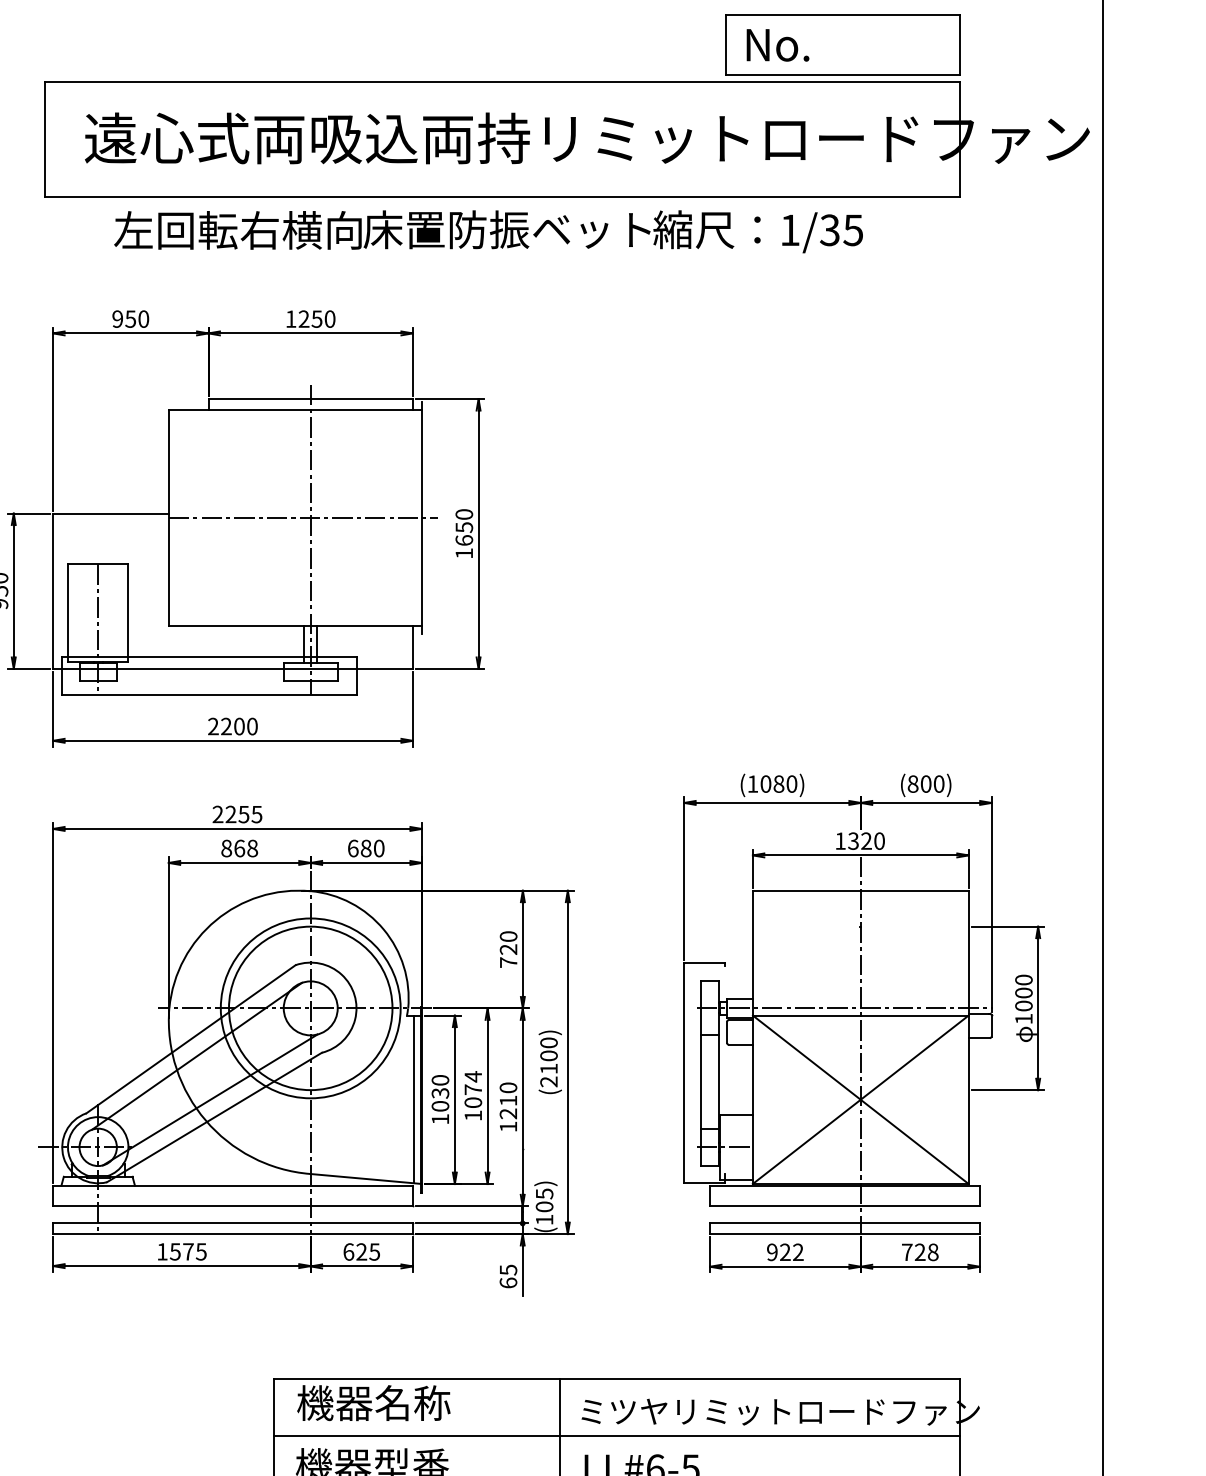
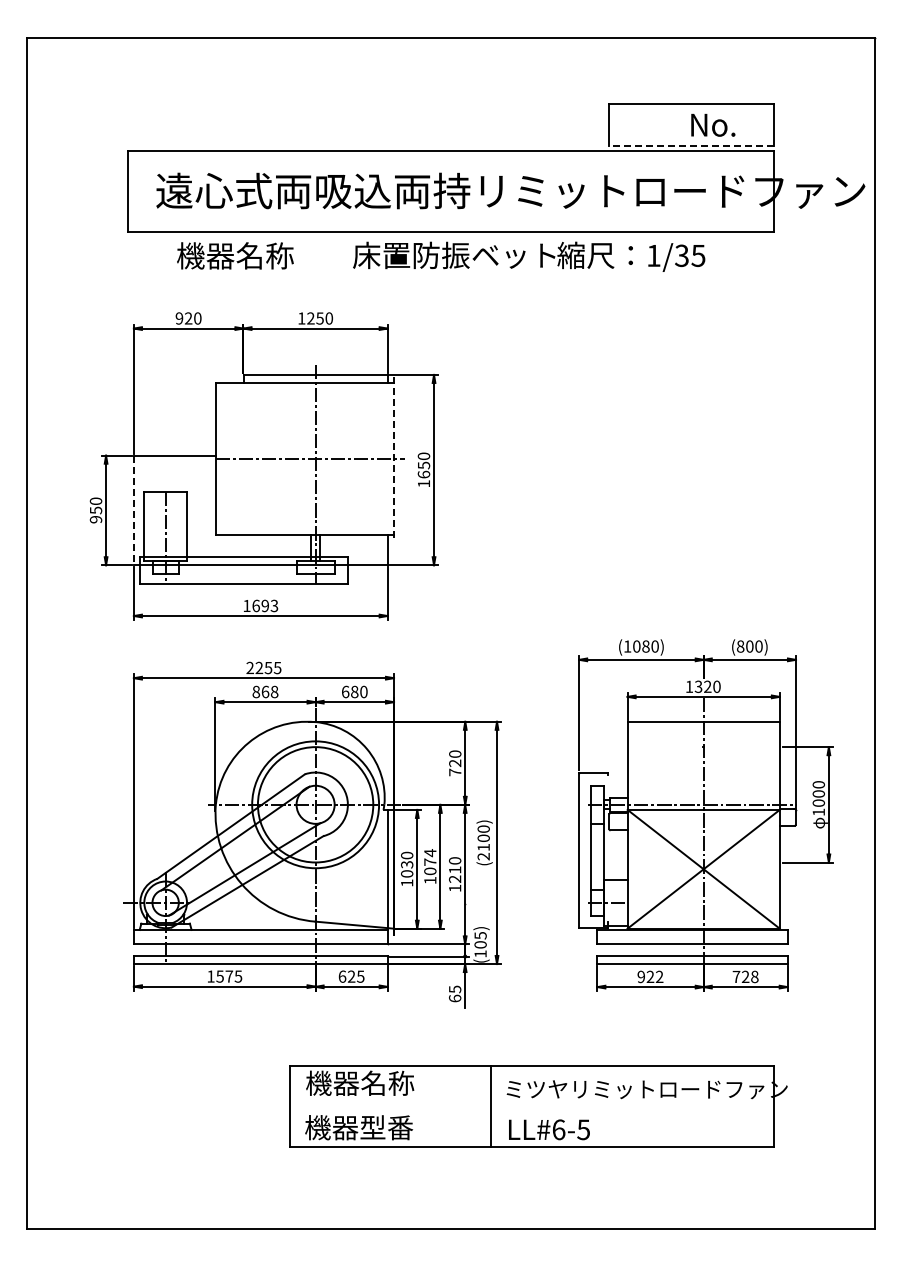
text: (778, 44) -> (713, 124), moved
line: (843, 75) -> (691, 146), solid -> dashed
text: (238, 229) -> (264, 255), 左回転右横向 -> 機器名称
text: (130, 319) -> (188, 318), 950 -> 920
line: (422, 517) -> (394, 458), solid -> dashed
line: (52, 591) -> (133, 510), solid -> dashed
text: (232, 725) -> (260, 605), 2200 -> 1693
line: (616, 1435) -> (531, 1106), removed

